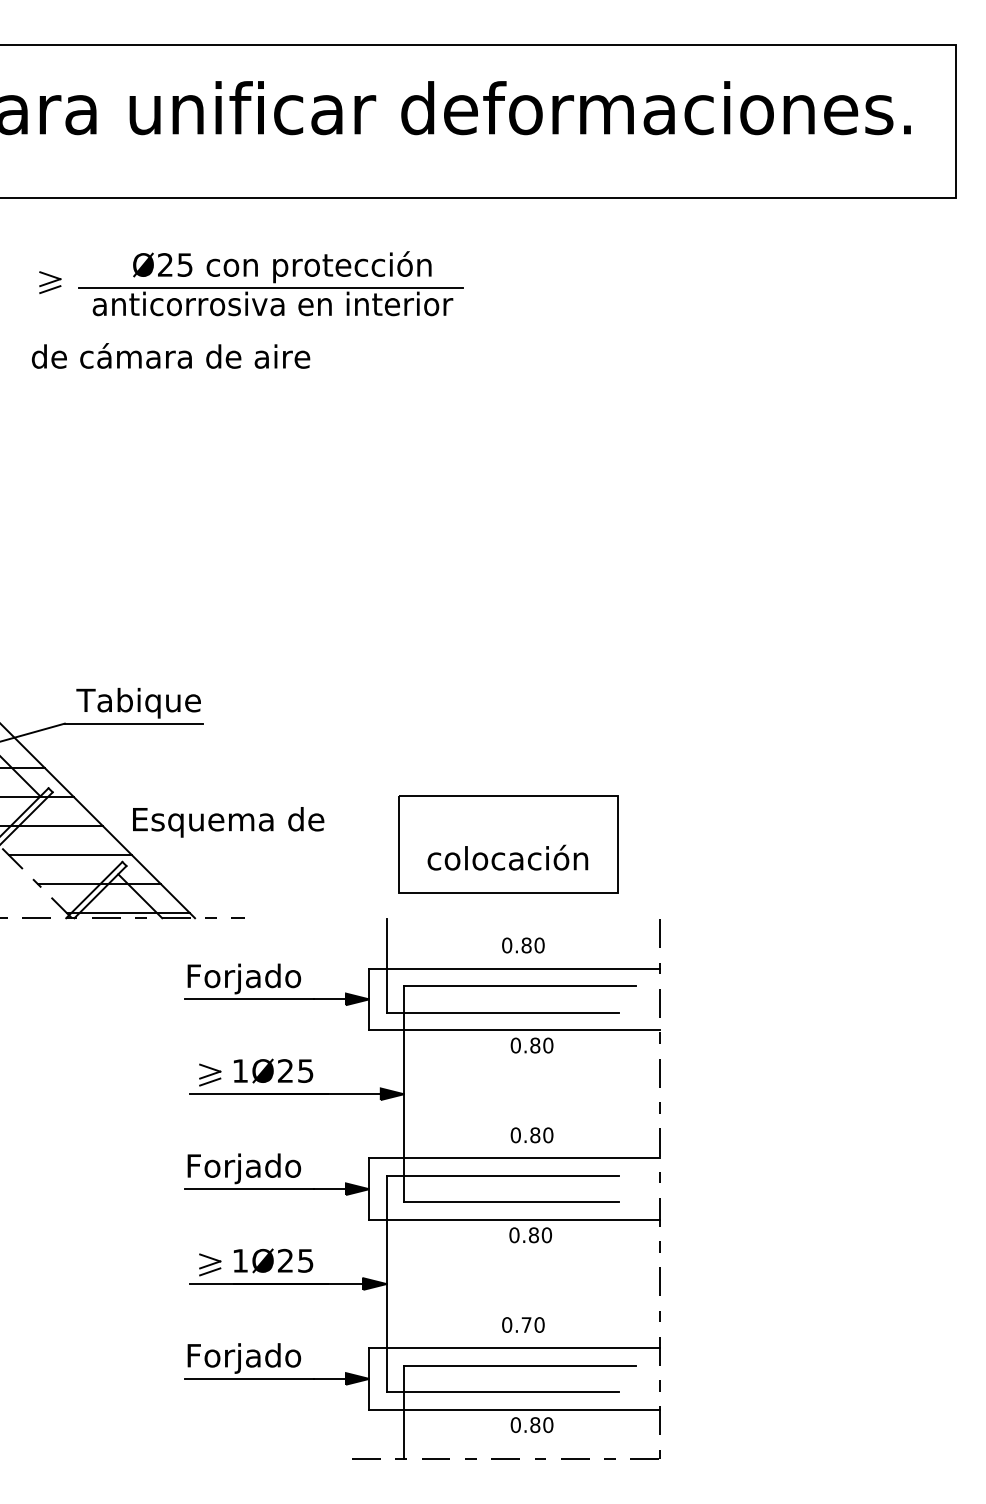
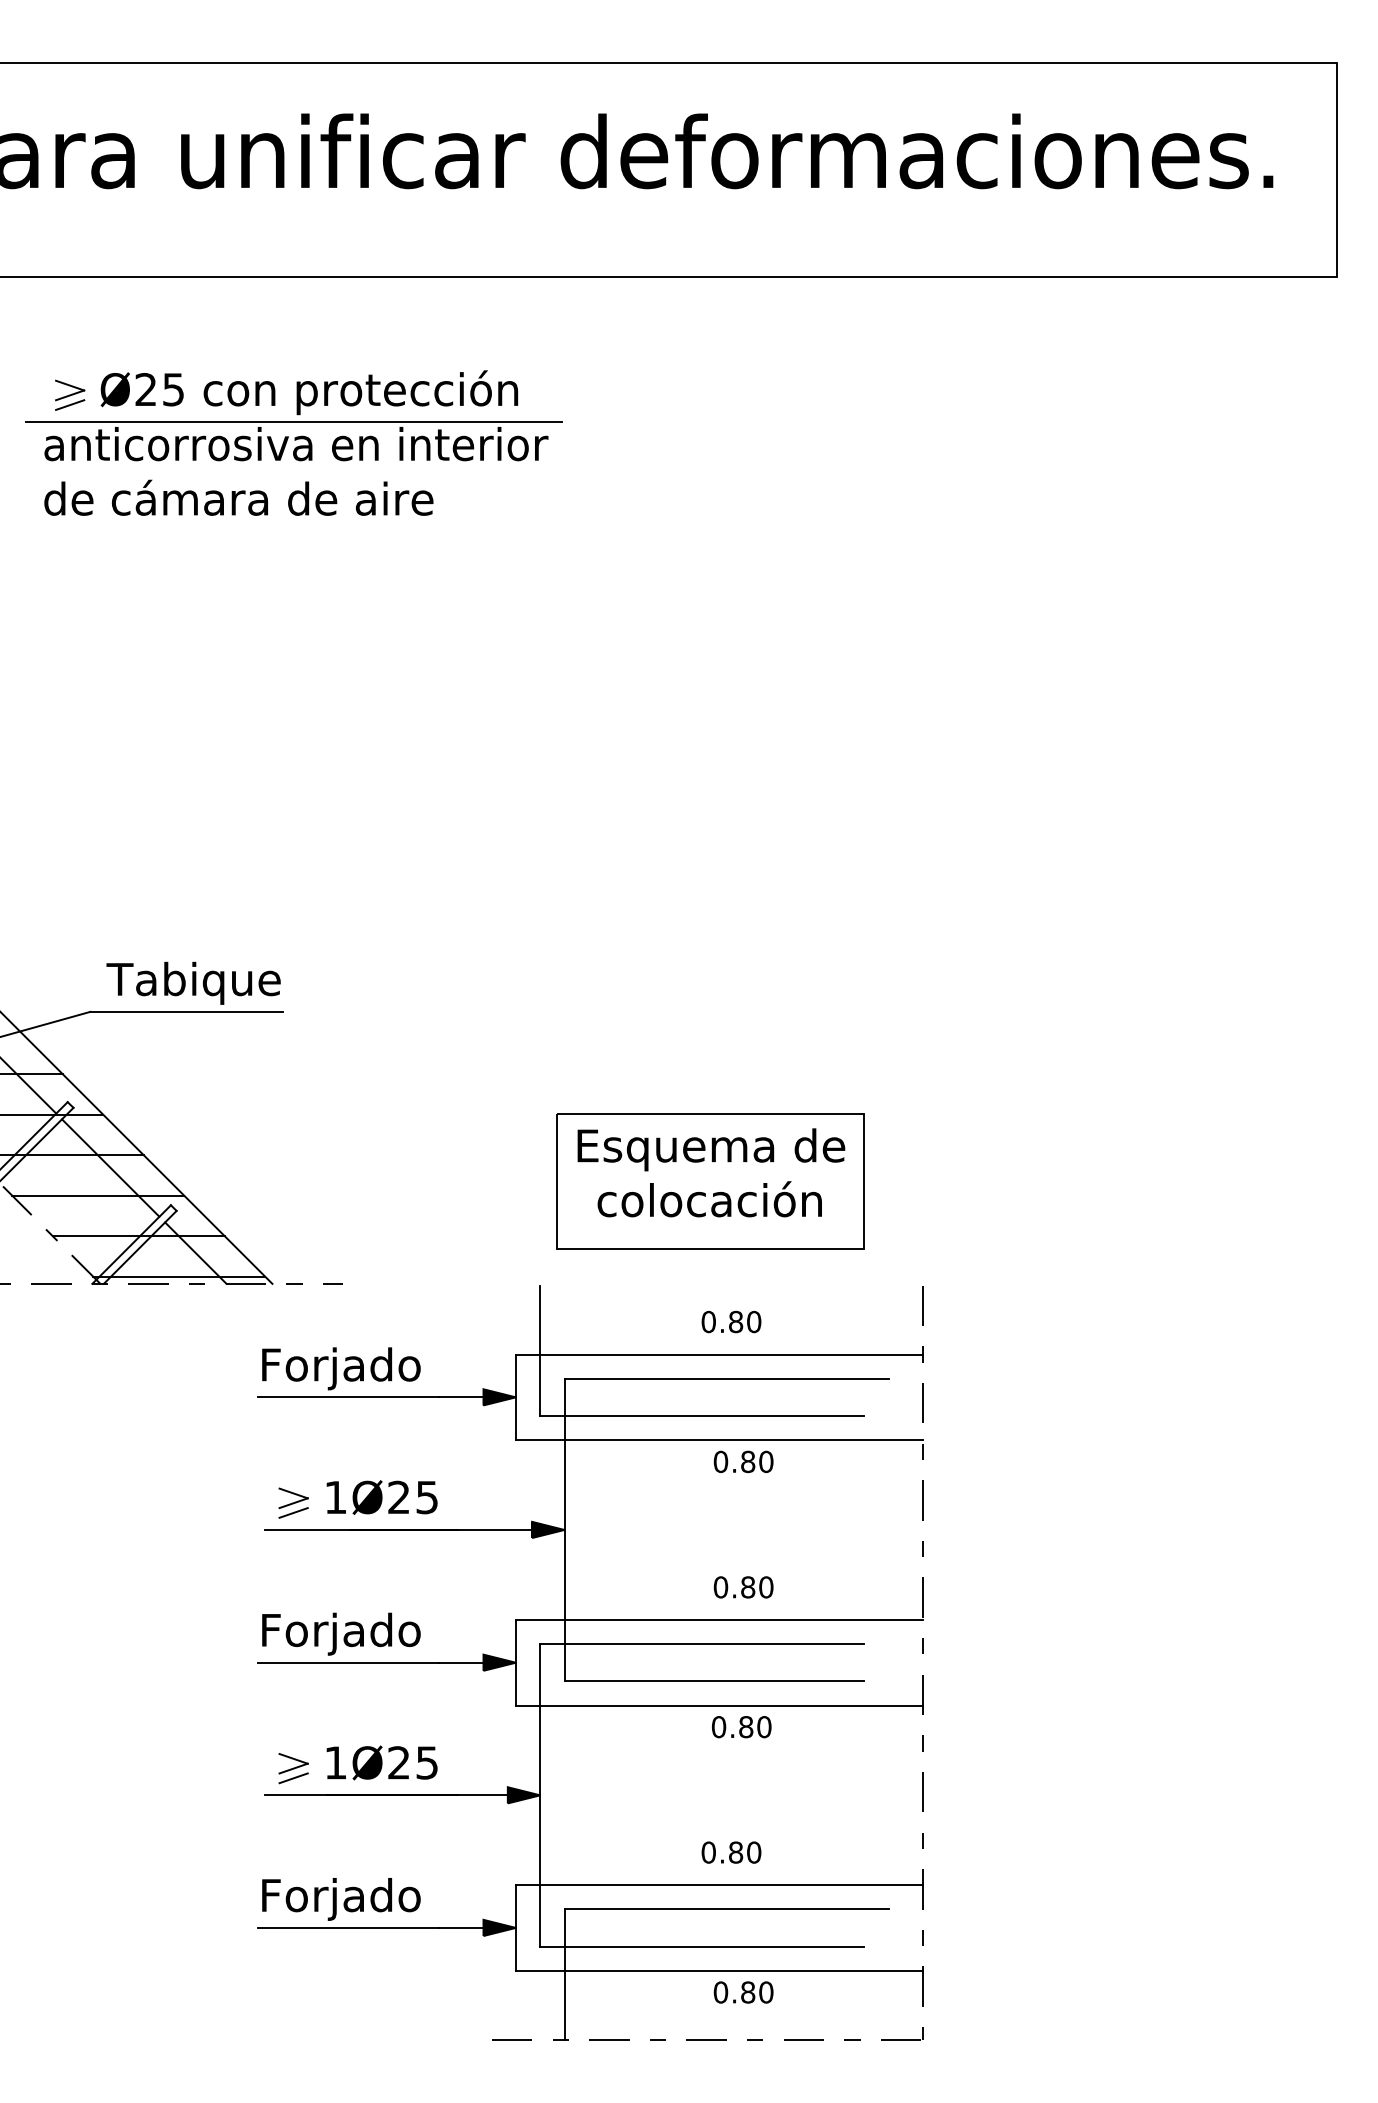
part: (270, 283) -> (293, 415), moved
text: (228, 822) -> (711, 1149), moved
line: (79, 834) -> (110, 1167), added
text: (526, 1324) -> (736, 1852), 0.70 -> 0.80

